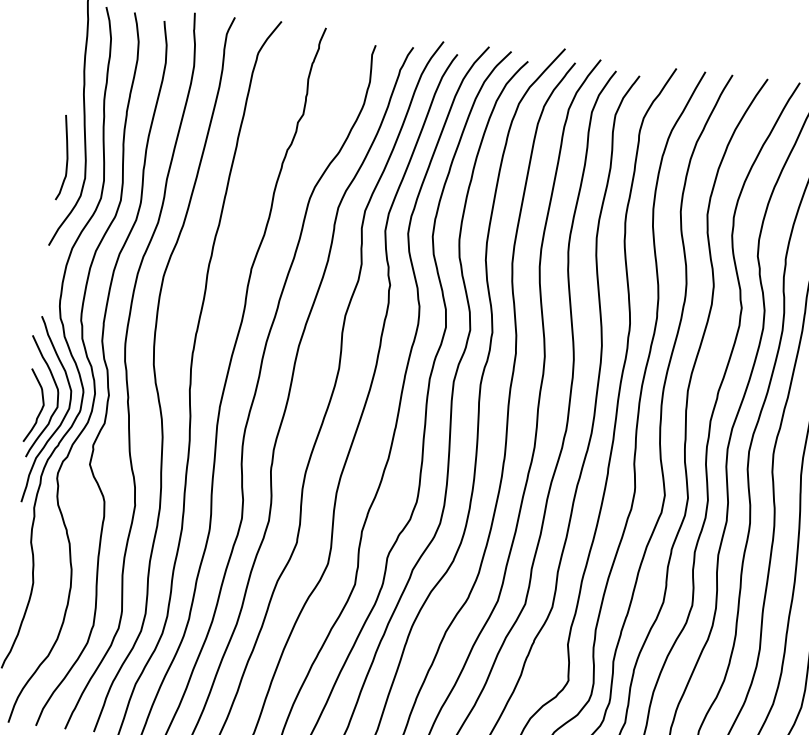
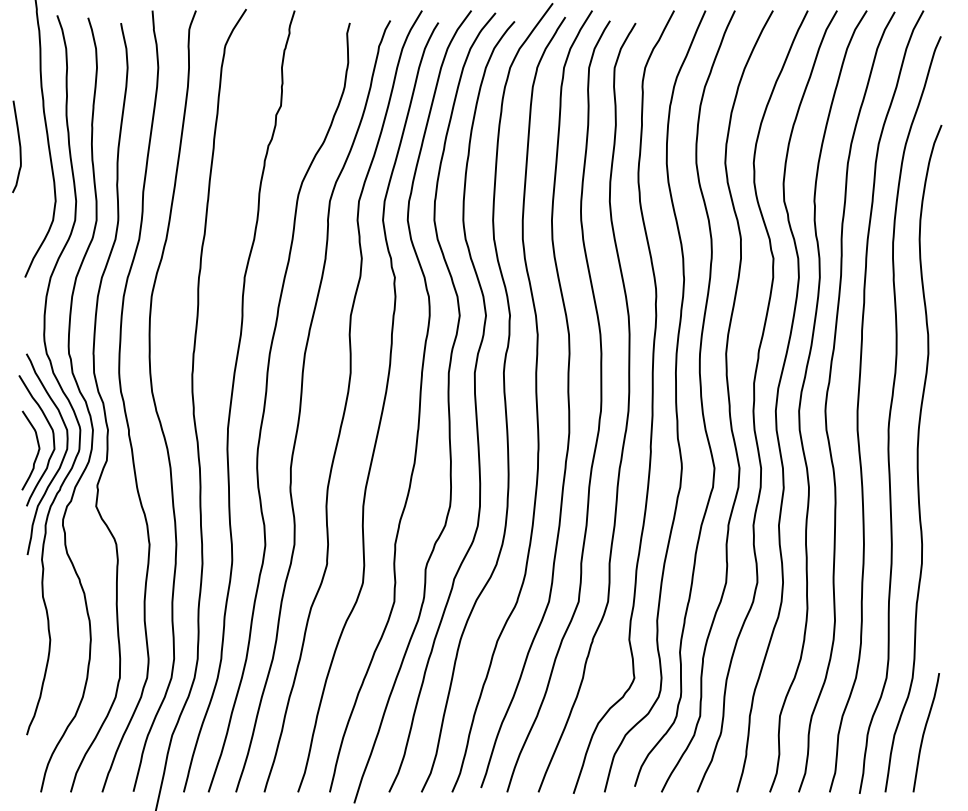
curve: (66, 157) -> (19, 146), moved

